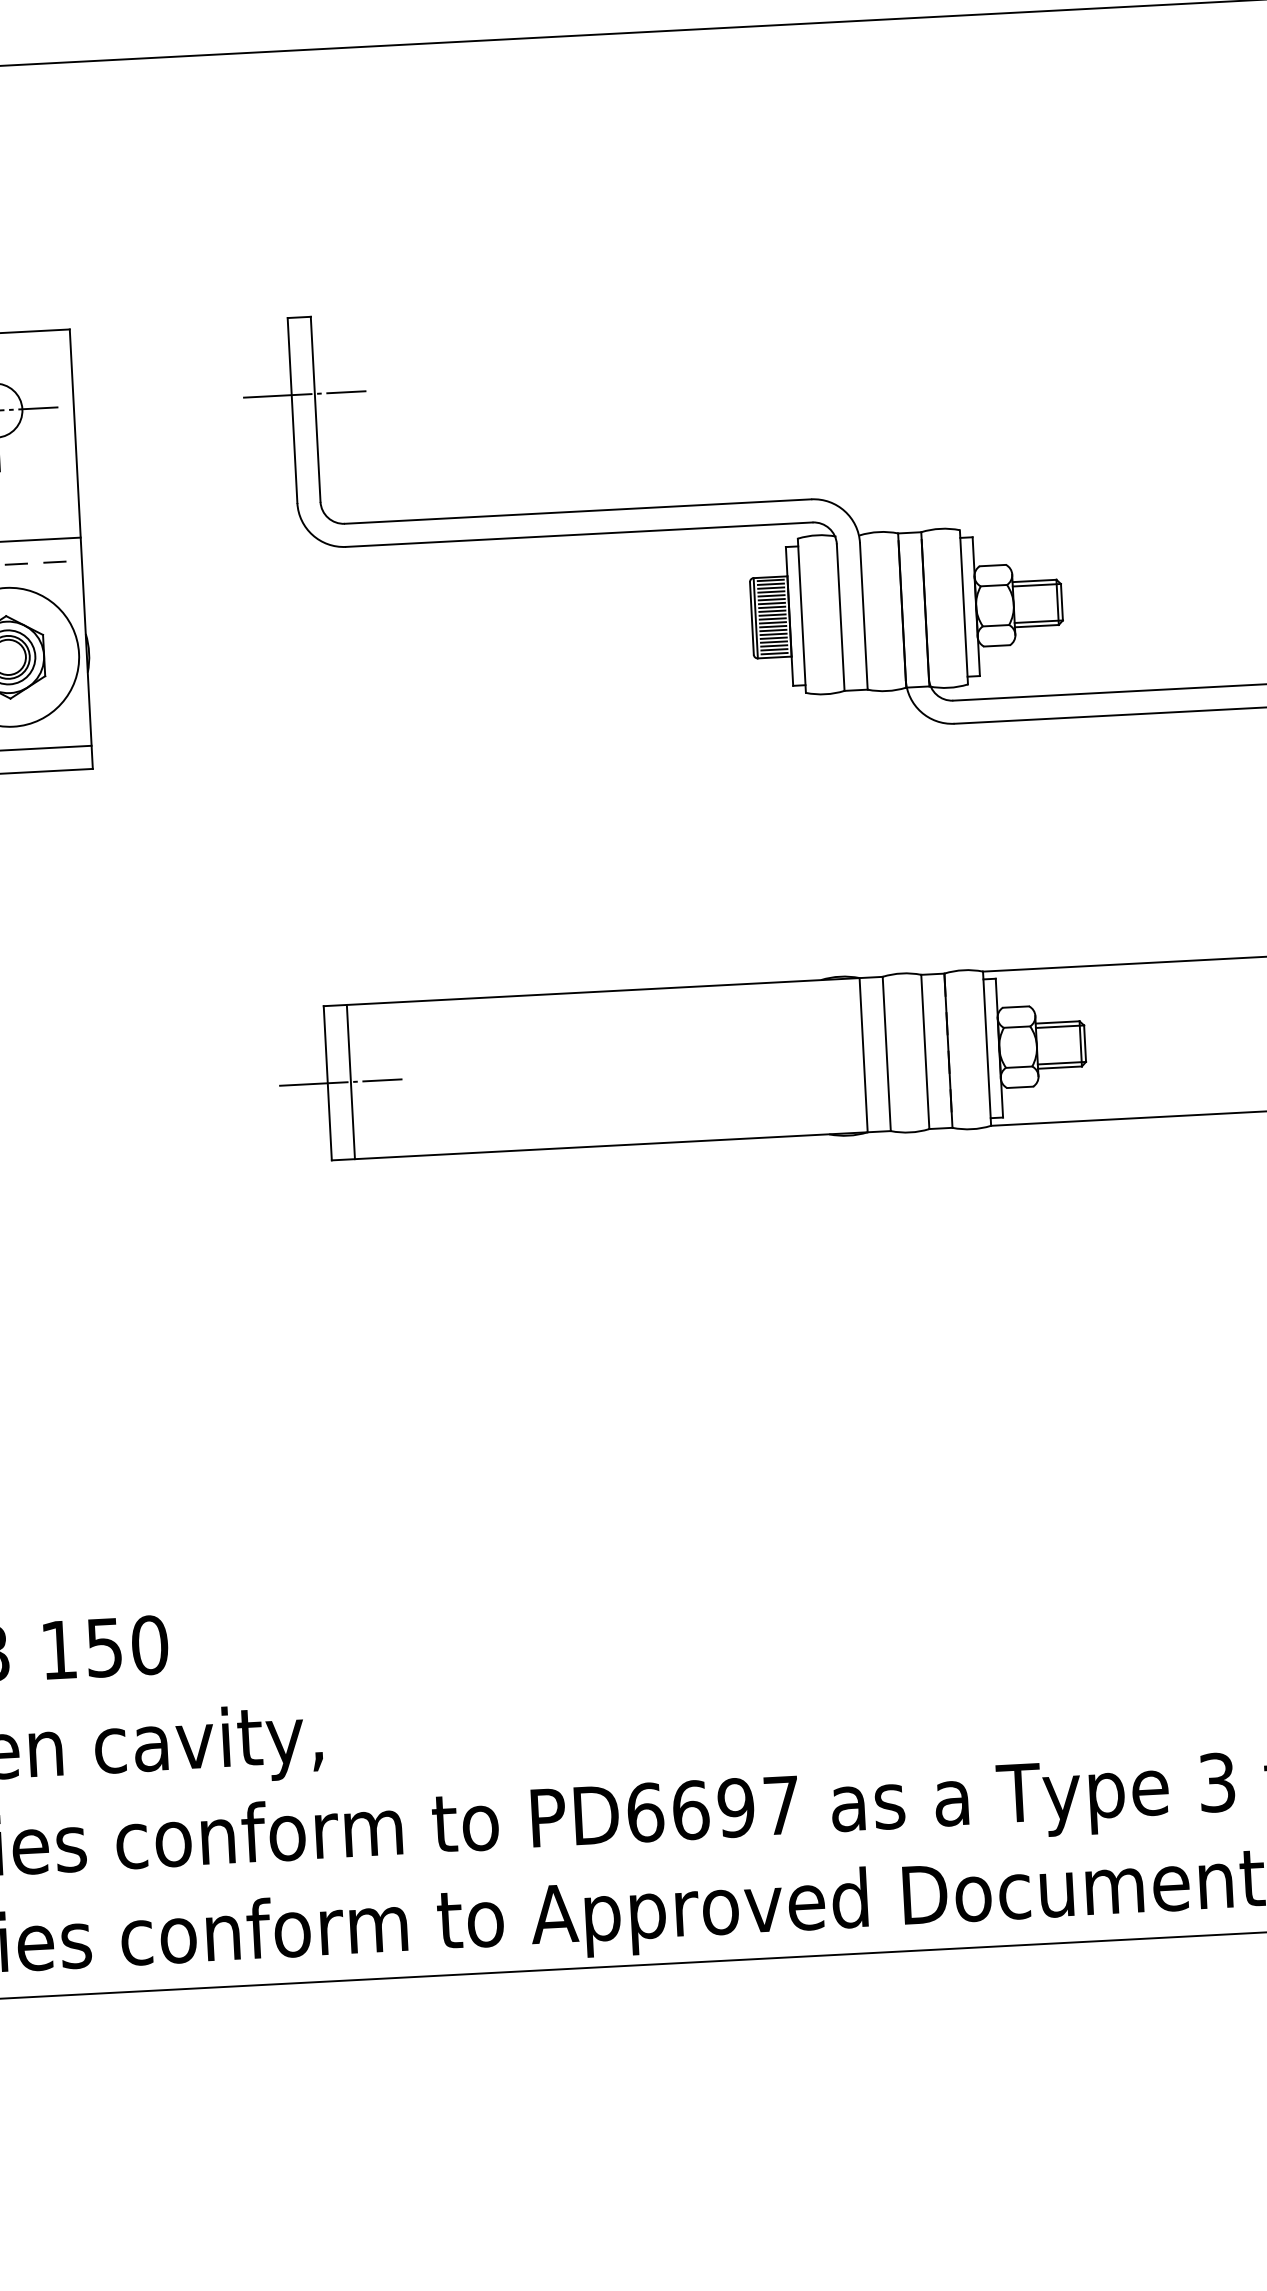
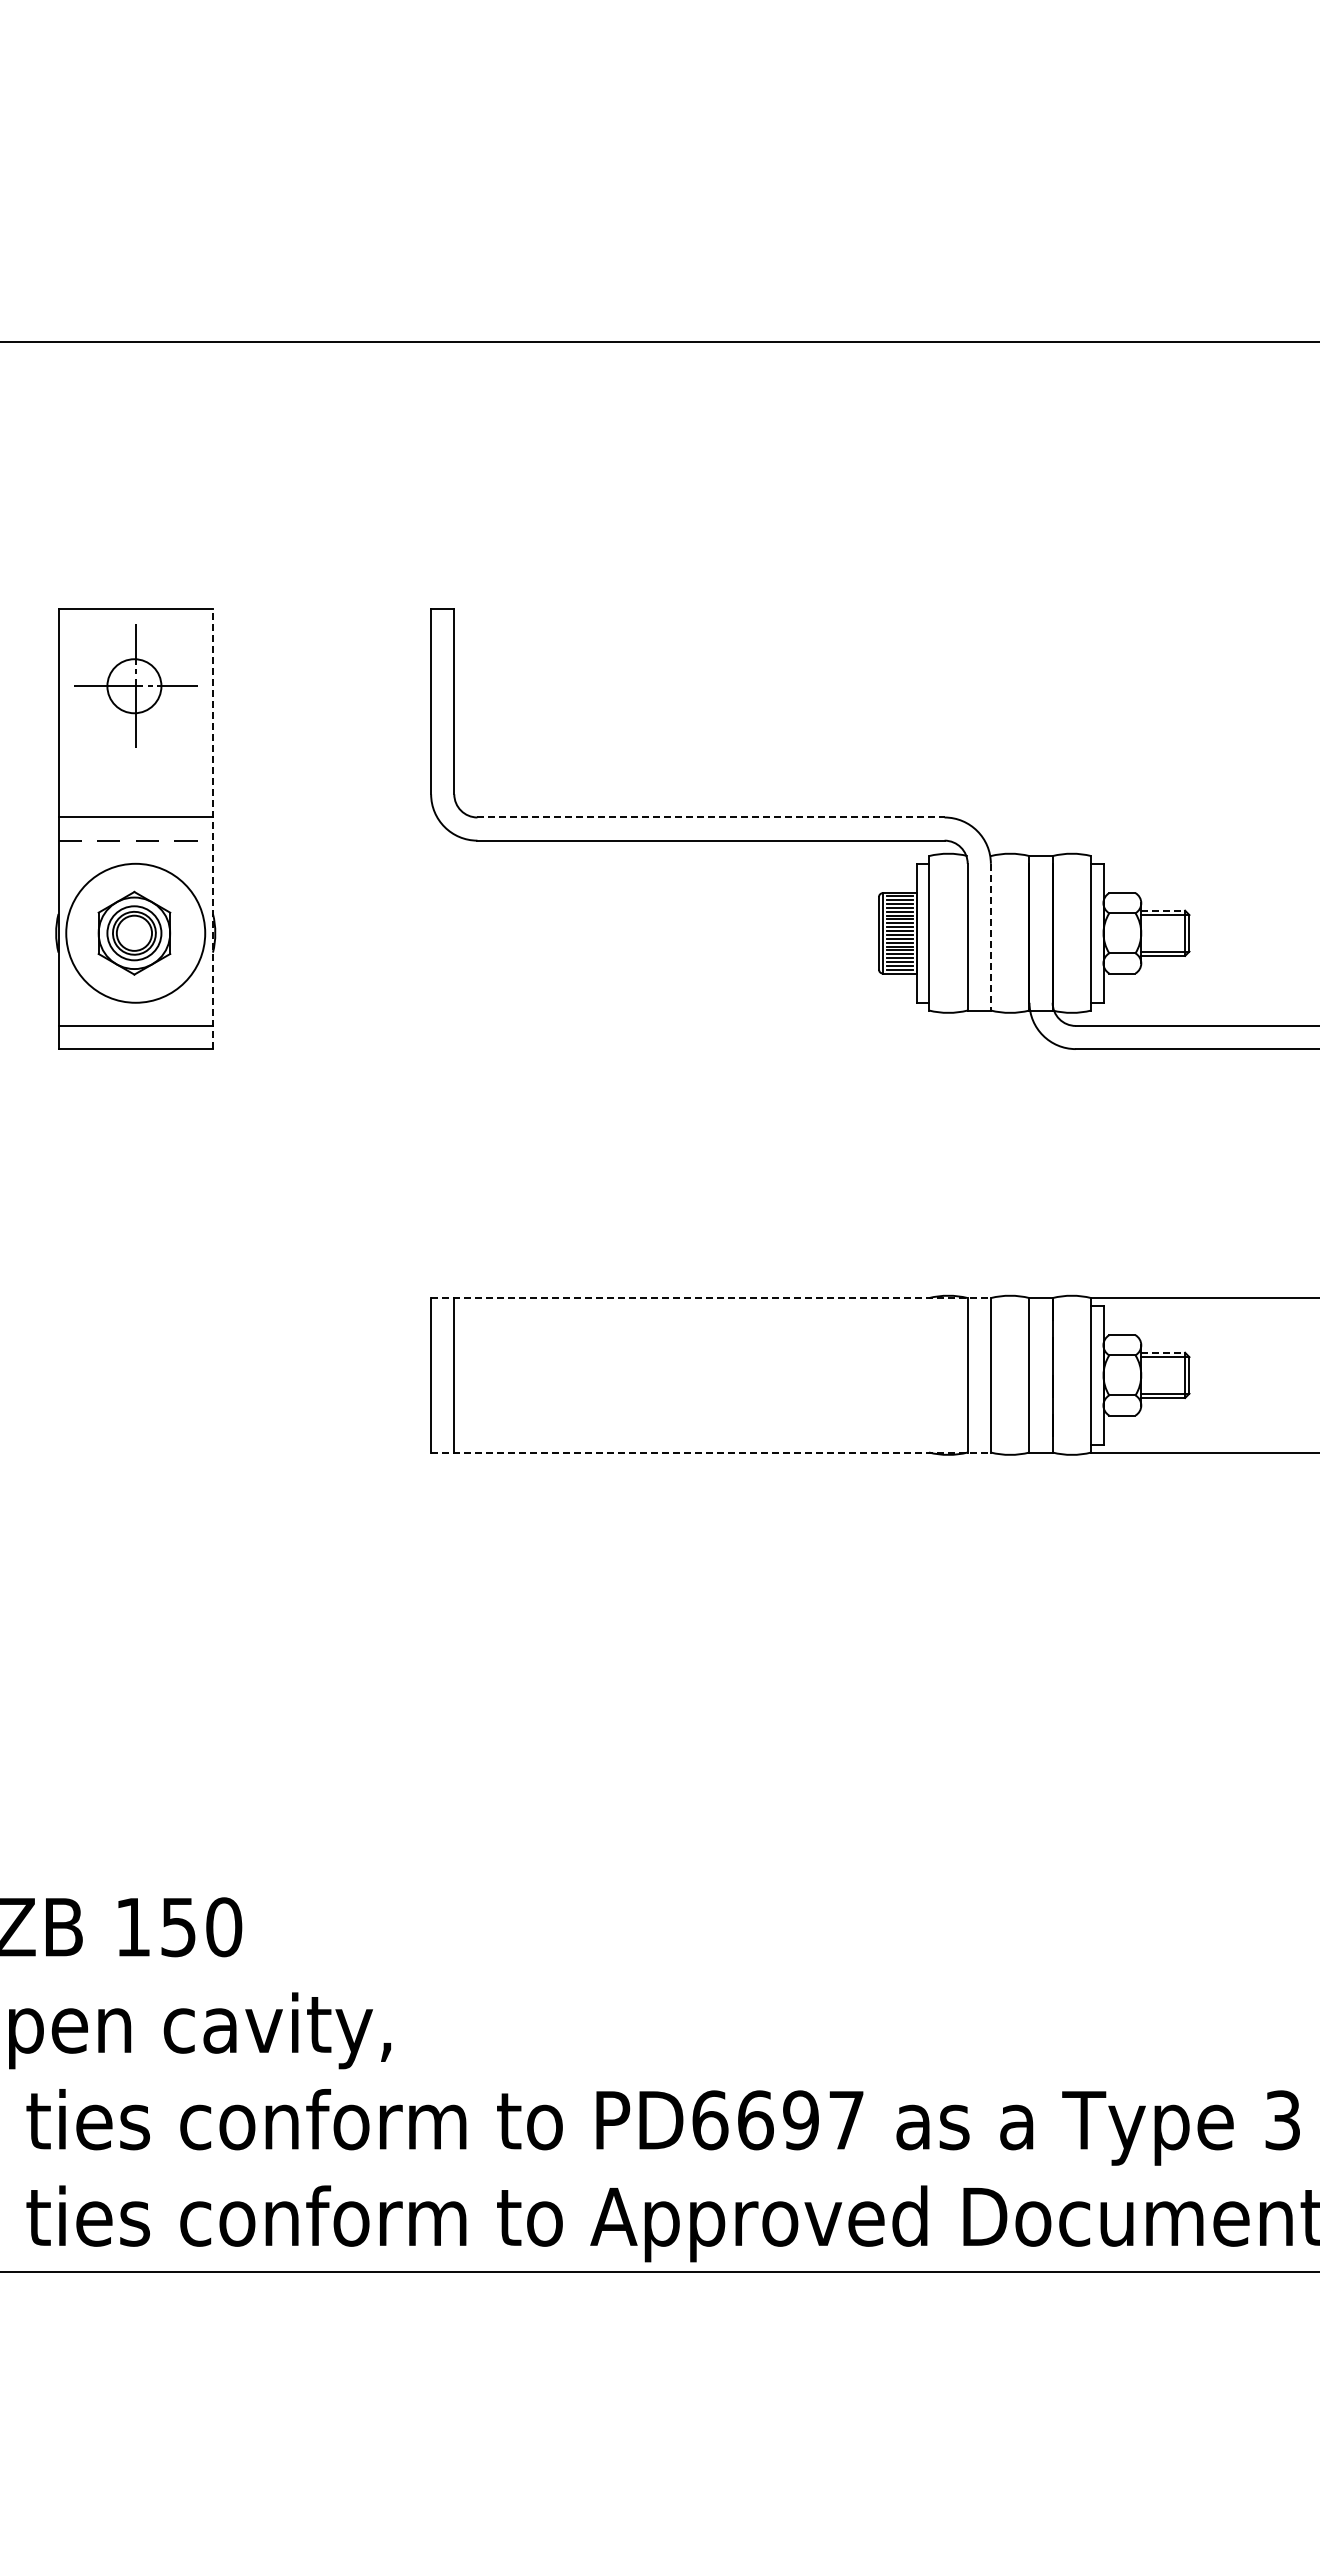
line: (304, 394) -> (443, 686), removed
line: (578, 511) -> (711, 817), solid -> dashed
line: (80, 548) -> (212, 828), solid -> dashed
line: (1034, 580) -> (1163, 910), solid -> dashed
line: (863, 616) -> (990, 937), solid -> dashed
line: (603, 991) -> (711, 1298), solid -> dashed
line: (1057, 1022) -> (1163, 1352), solid -> dashed
line: (340, 1082) -> (443, 1375), removed
line: (611, 1145) -> (711, 1452), solid -> dashed

